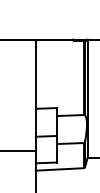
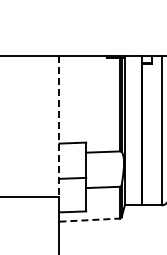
line: (35, 95) -> (59, 126), solid -> dashed
line: (60, 169) -> (90, 220), solid -> dashed

